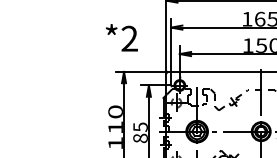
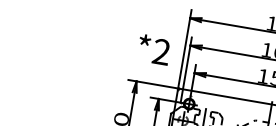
text: (121, 37) -> (153, 49), moved

